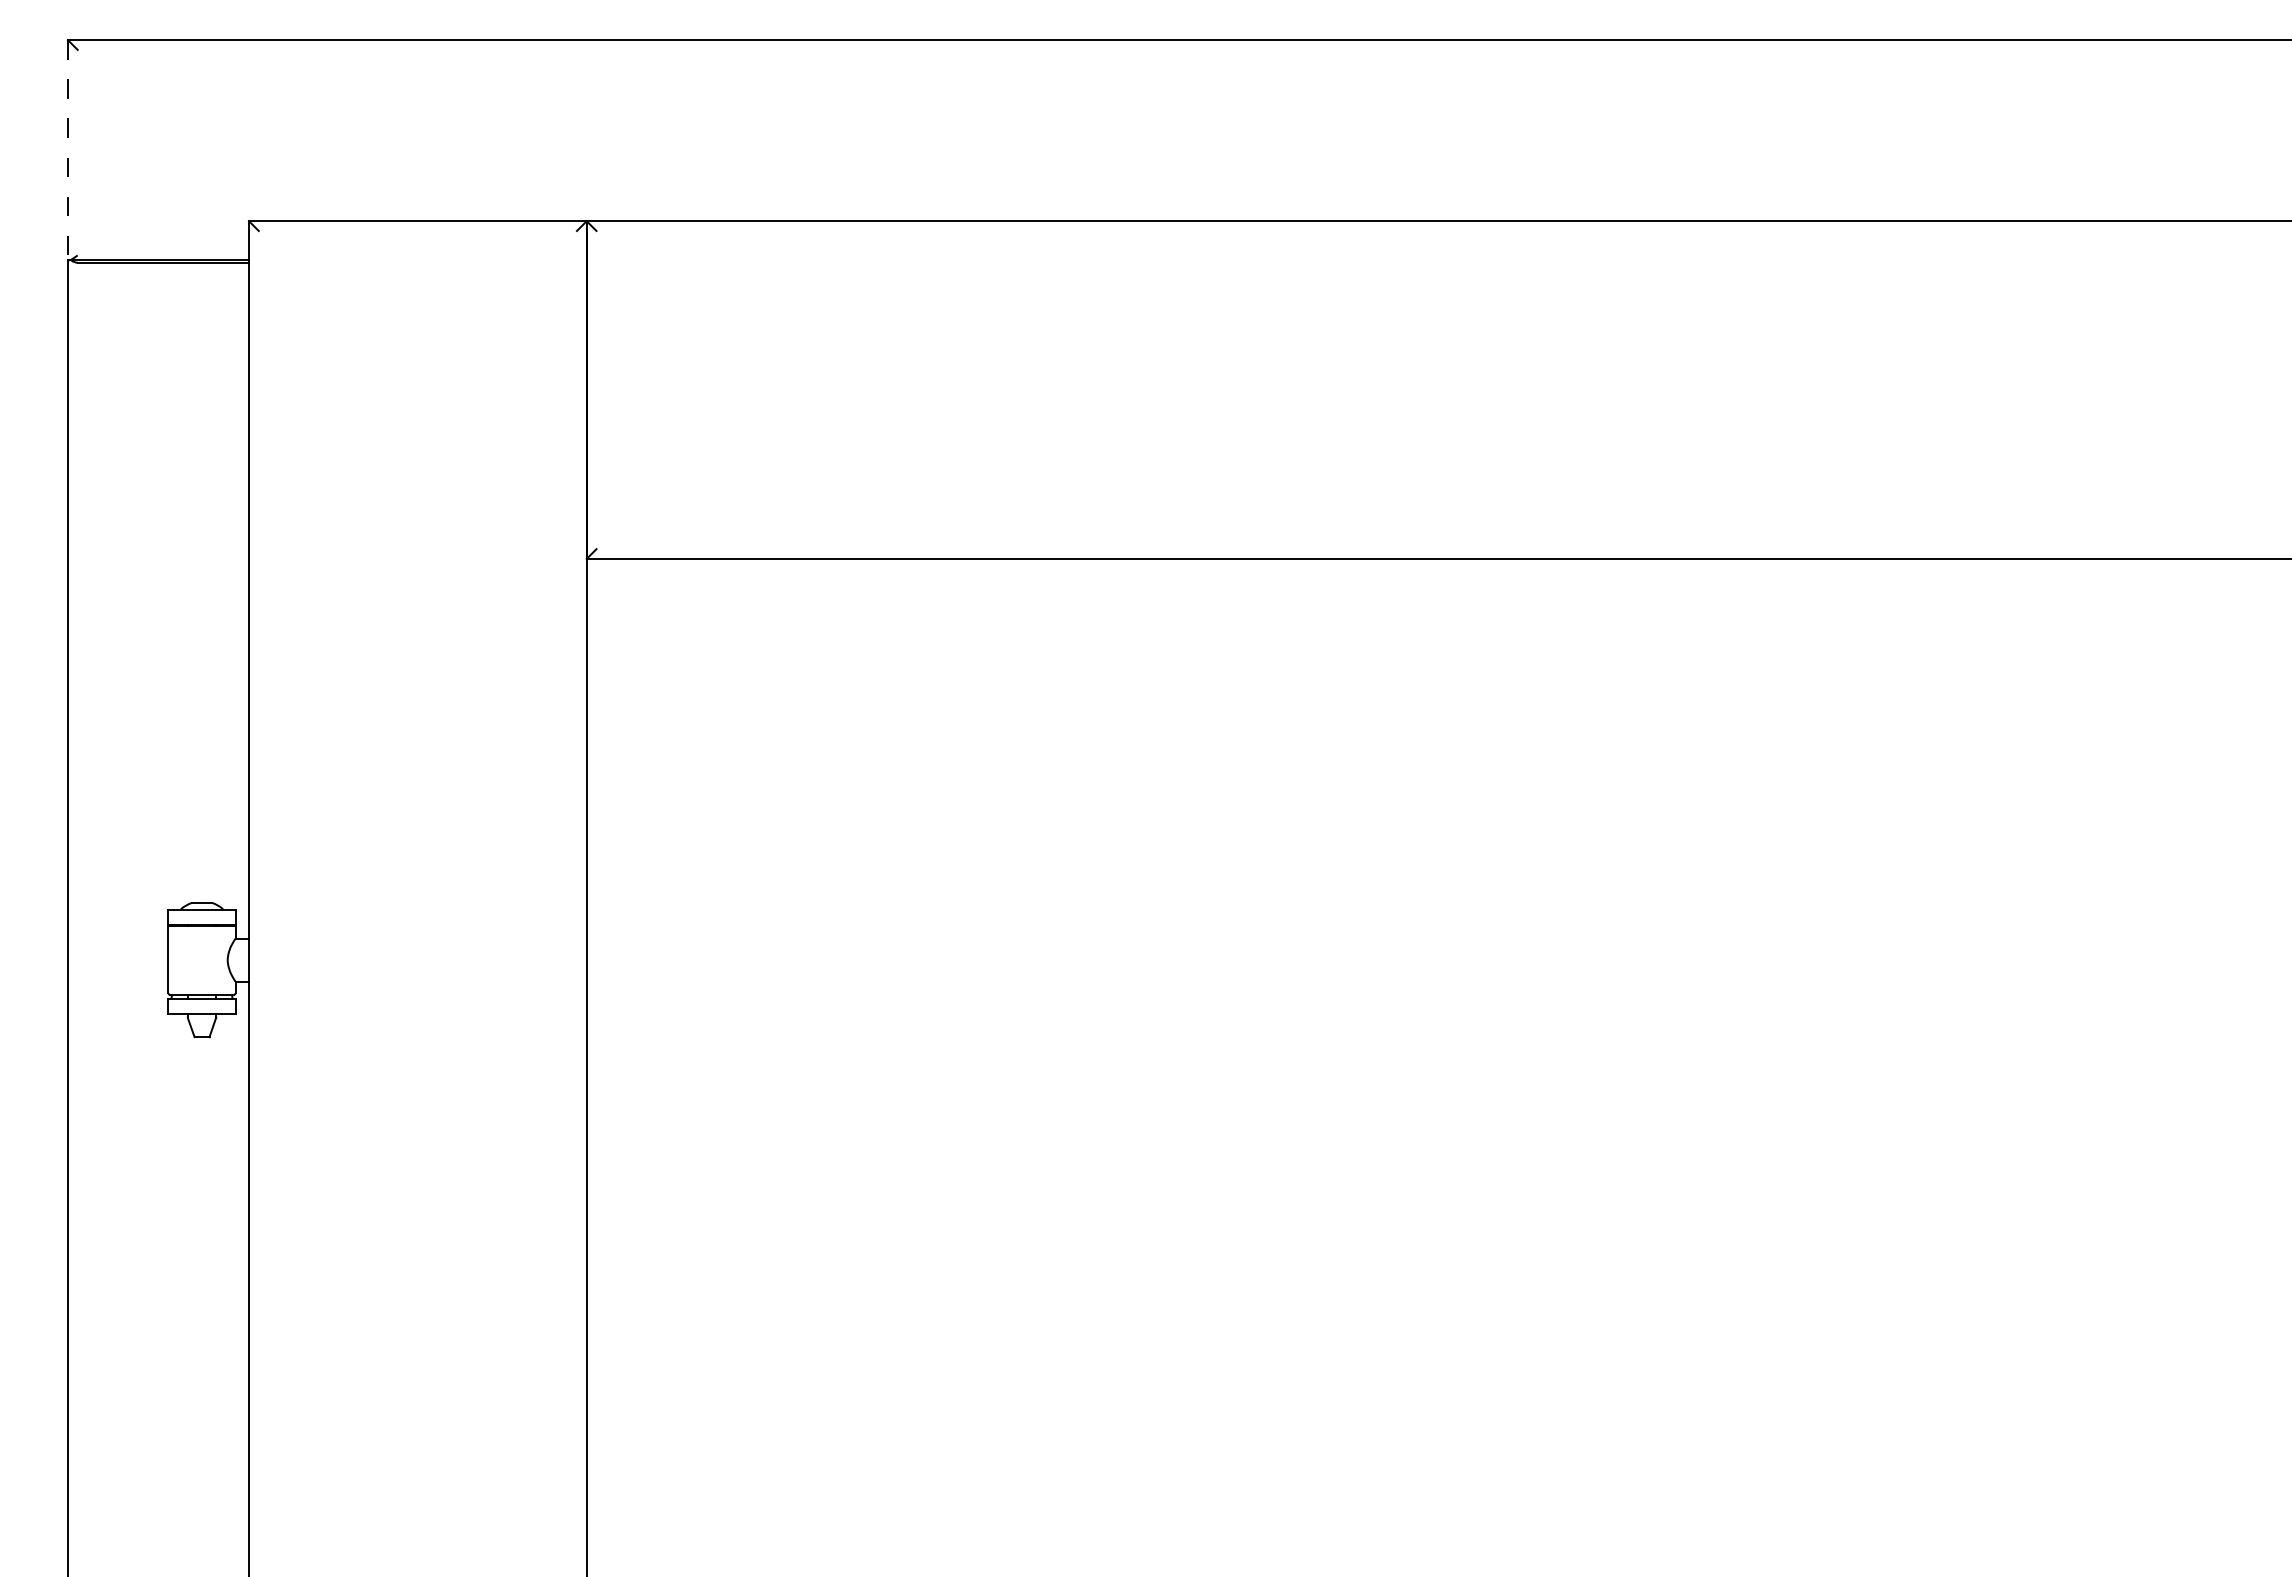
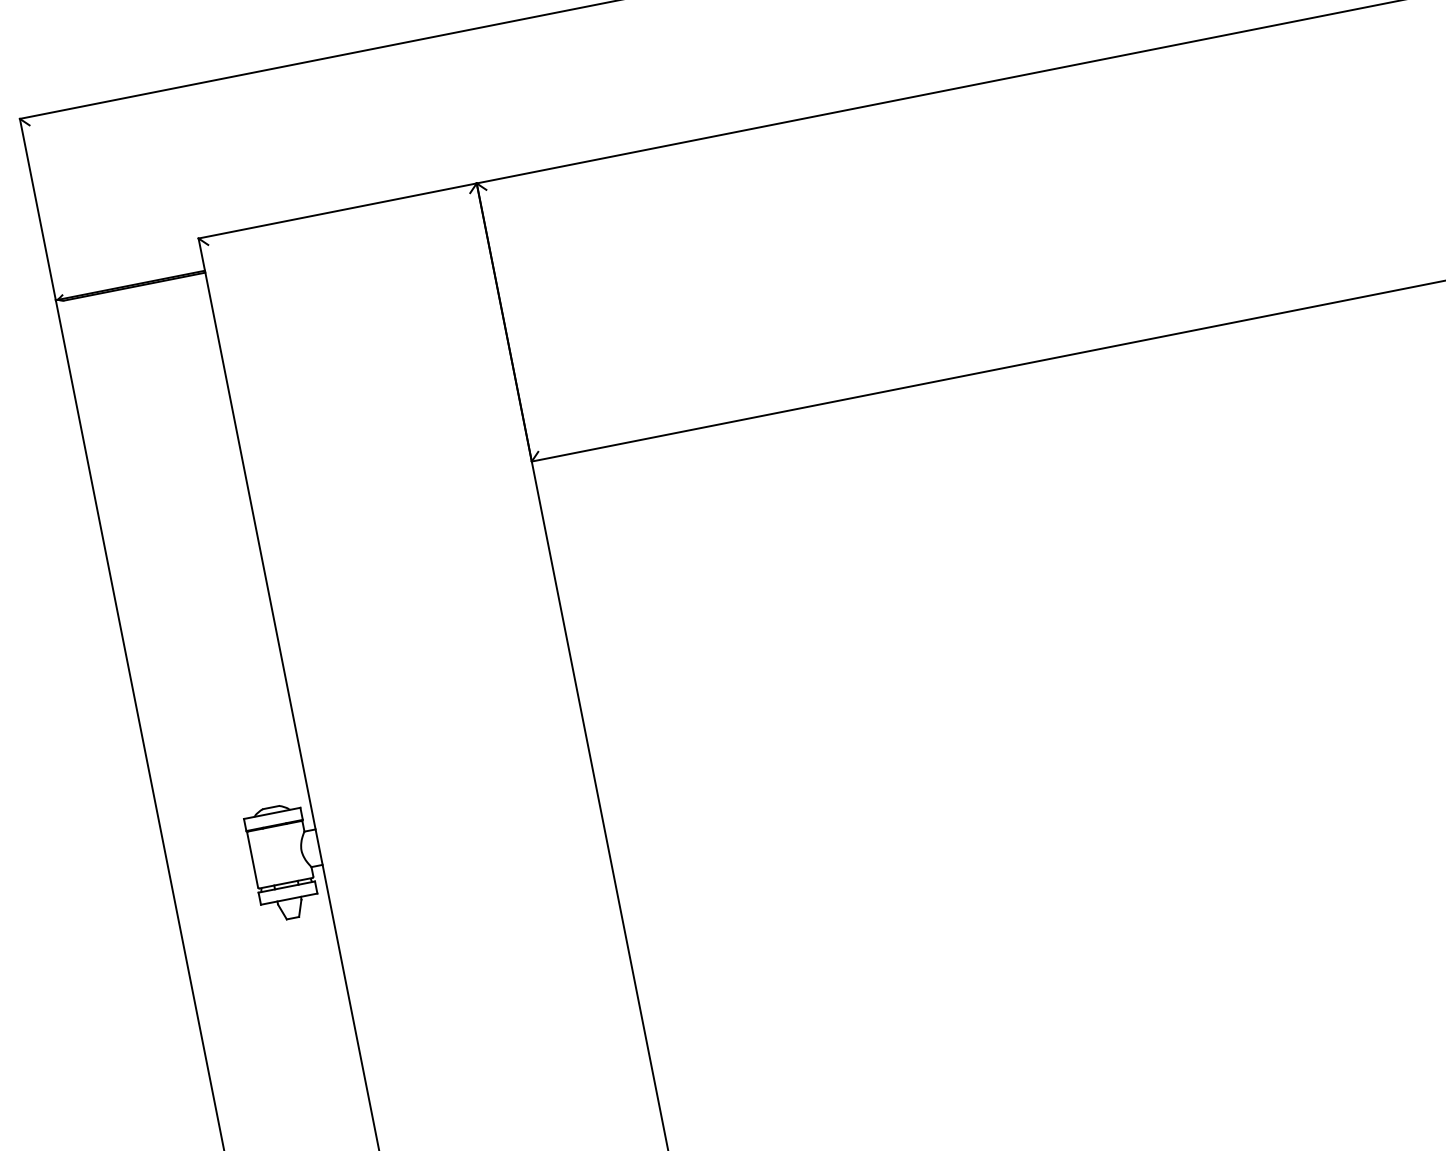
line: (67, 150) -> (37, 209), dashed -> solid

